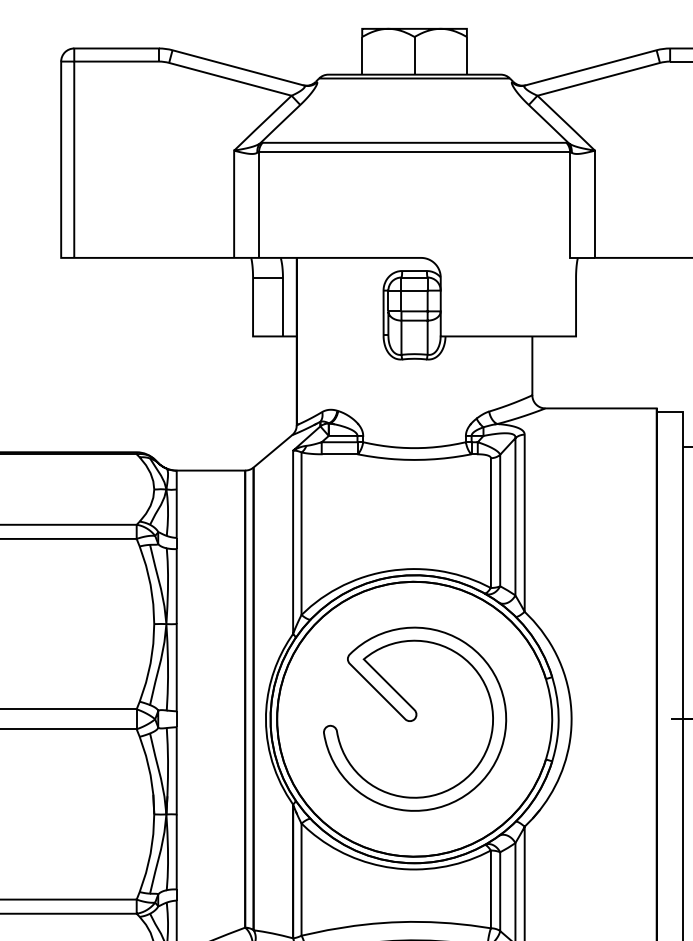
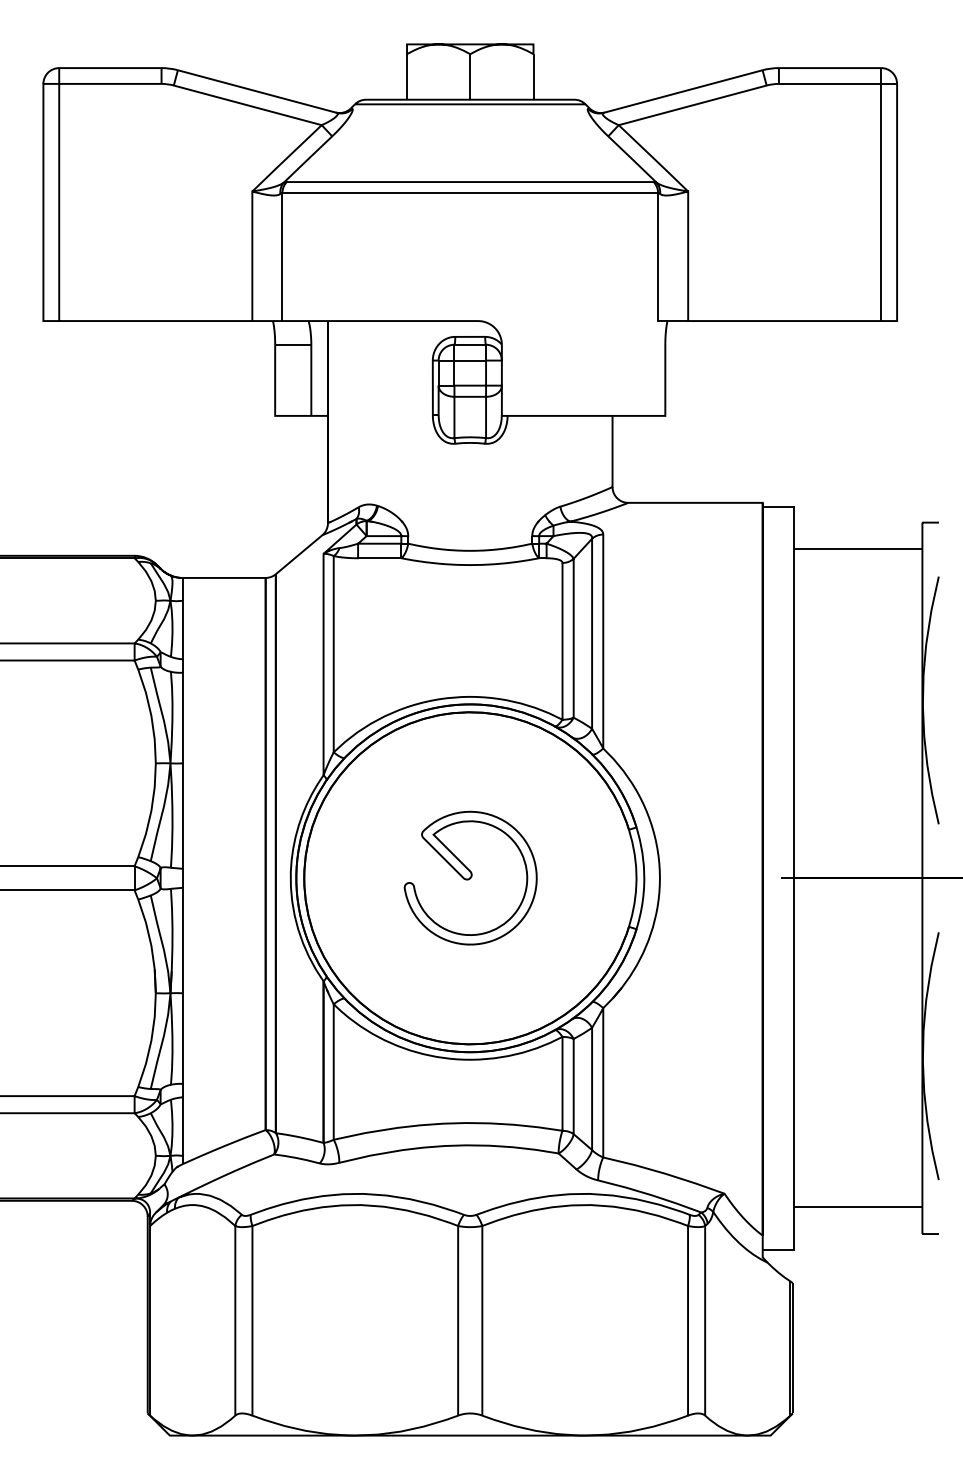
part: (414, 718) -> (470, 877), size x0.6

